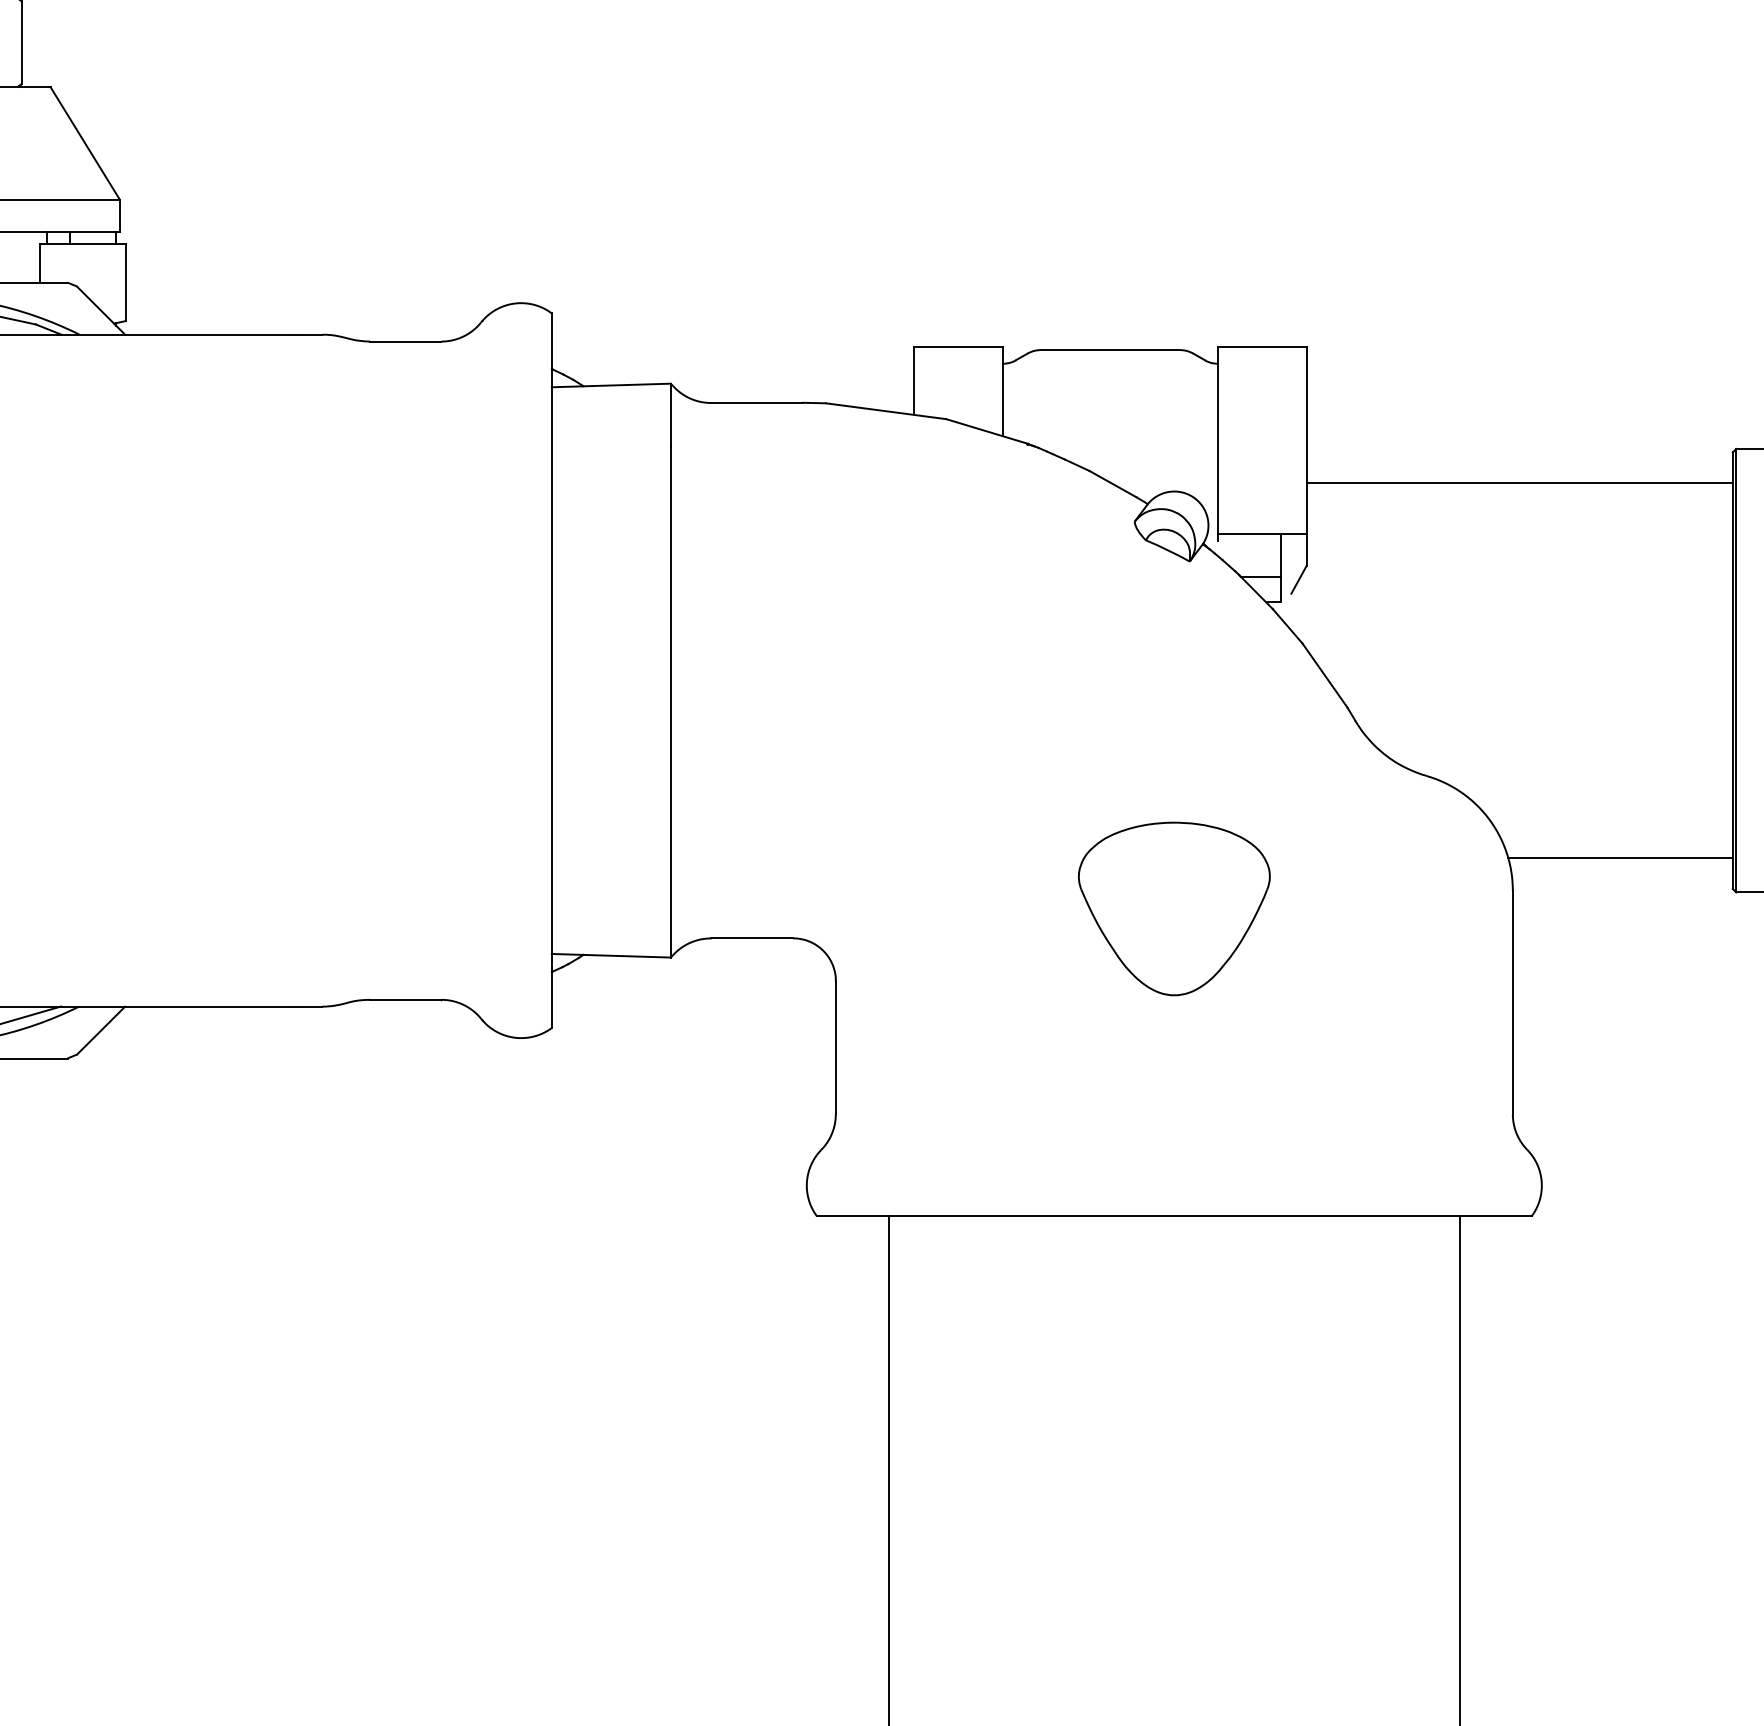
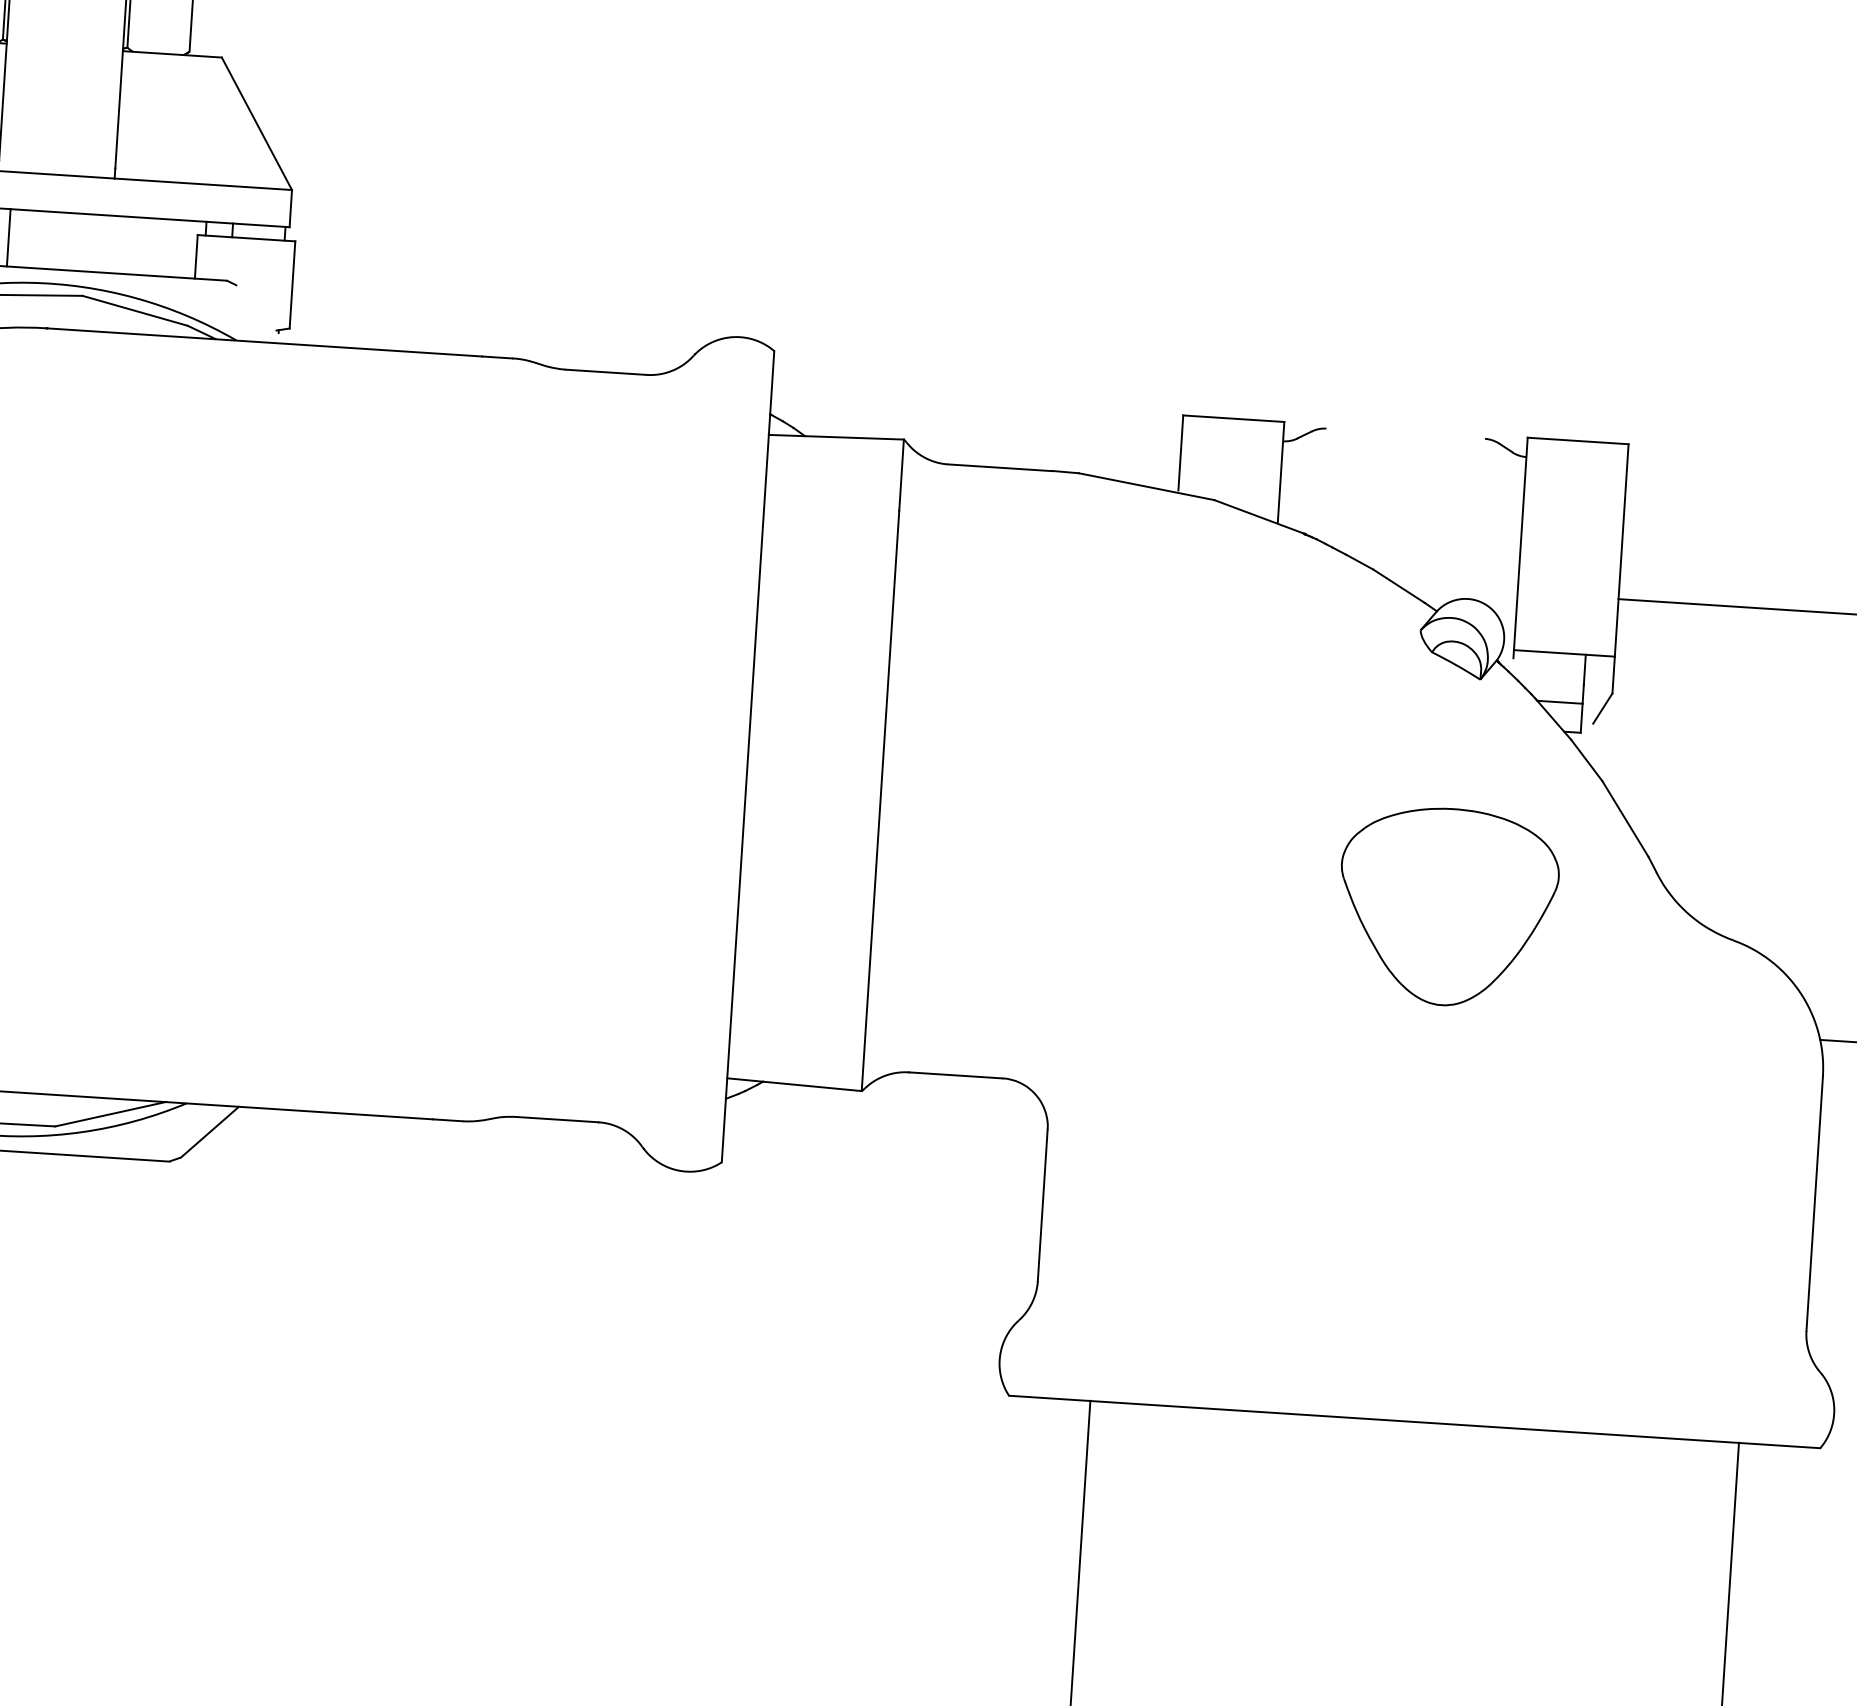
line: (101, 310) -> (263, 314), removed
line: (1110, 350) -> (1405, 434), removed
part: (1174, 908) -> (1448, 906), moved

